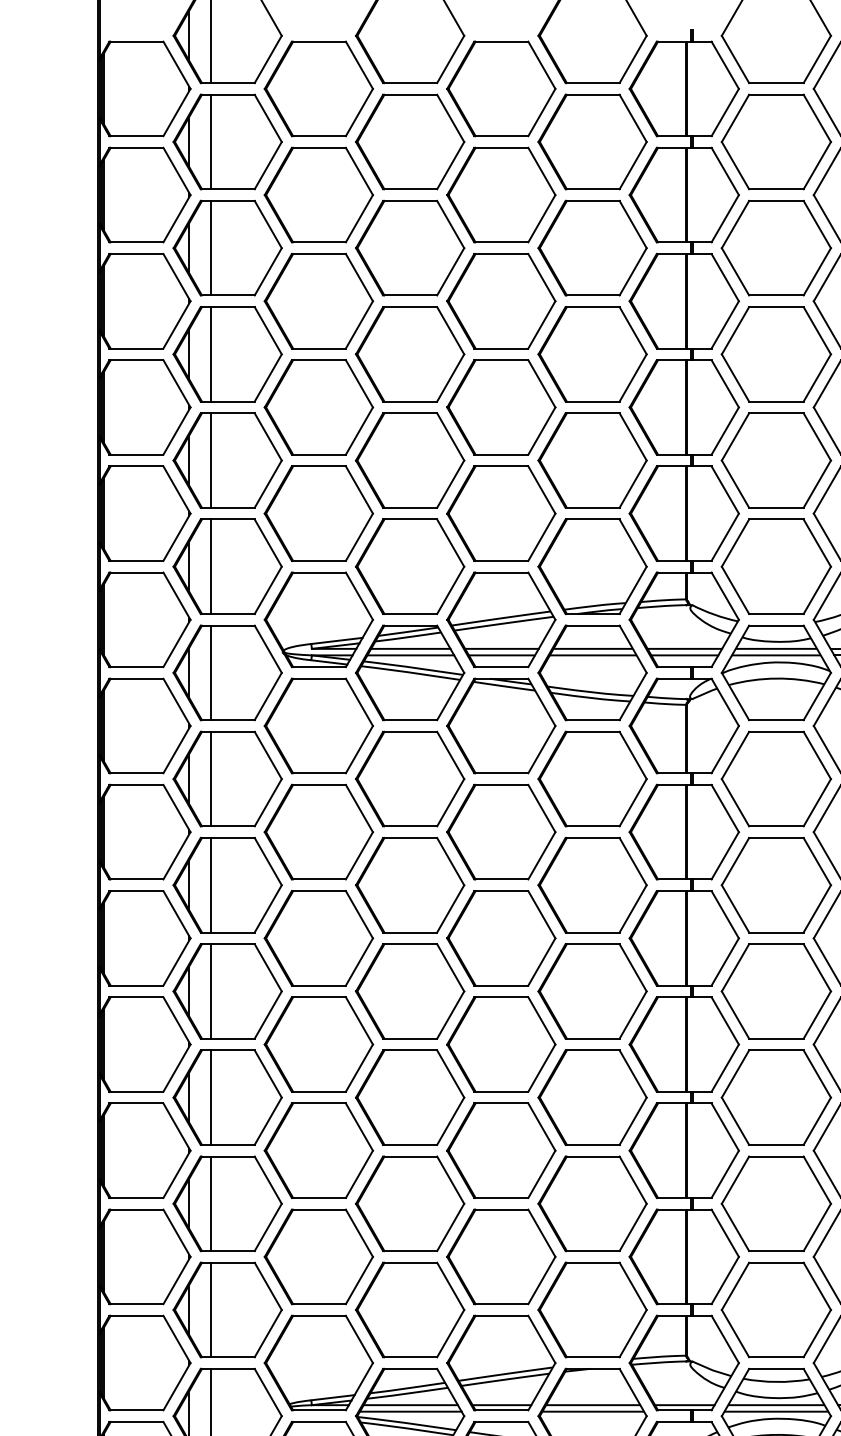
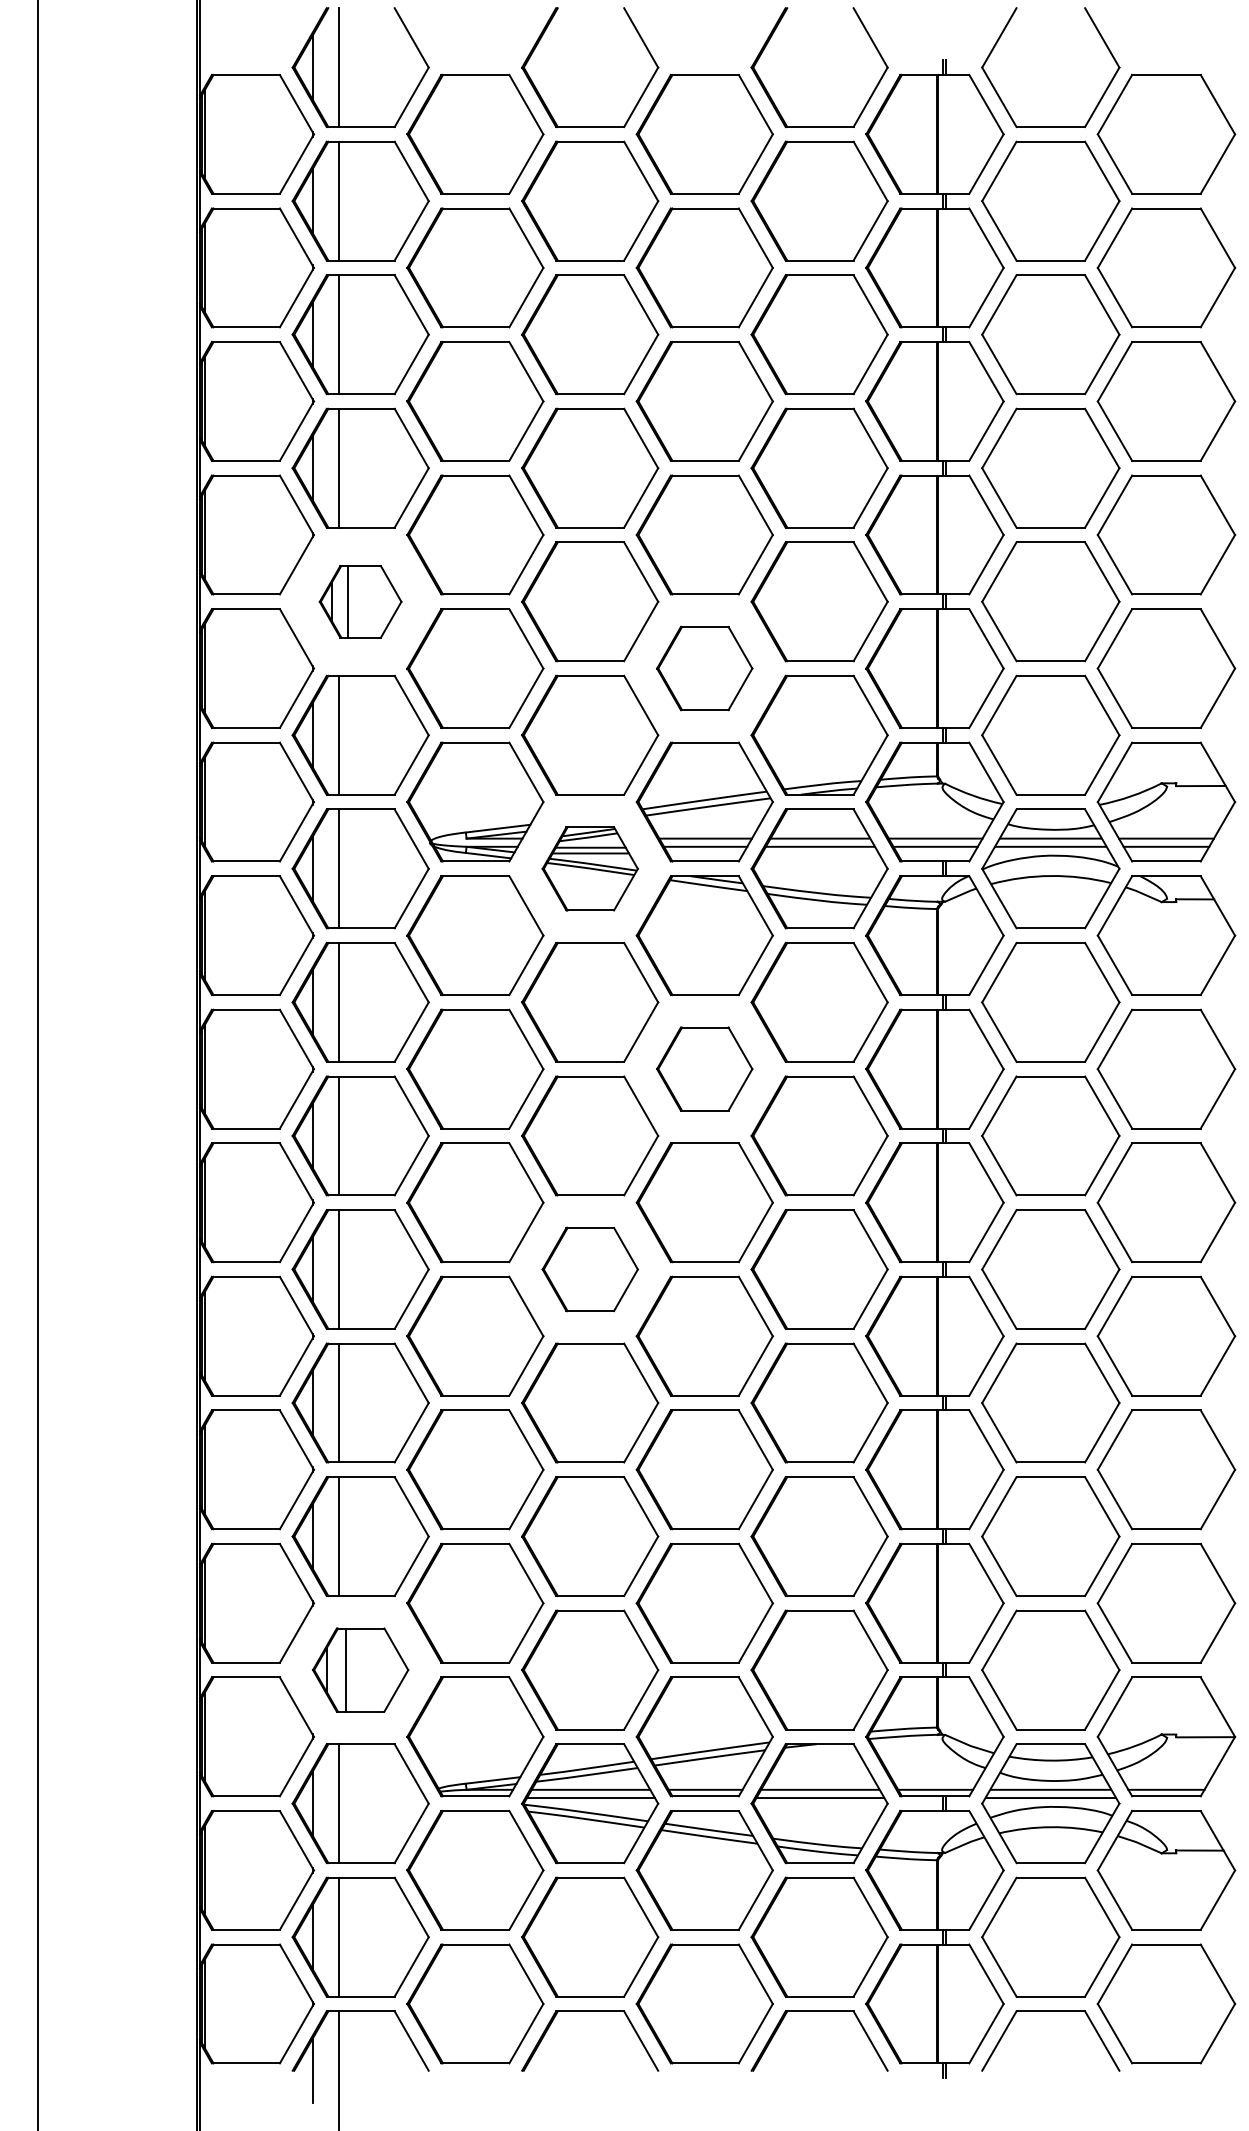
part: (227, 460) -> (360, 601), size x0.6
part: (501, 513) -> (704, 668), size x0.7
part: (410, 672) -> (590, 868), size x0.7
part: (501, 831) -> (704, 1068), size x0.7
part: (410, 991) -> (590, 1269), size x0.7
part: (227, 1309) -> (360, 1669), size x0.7

